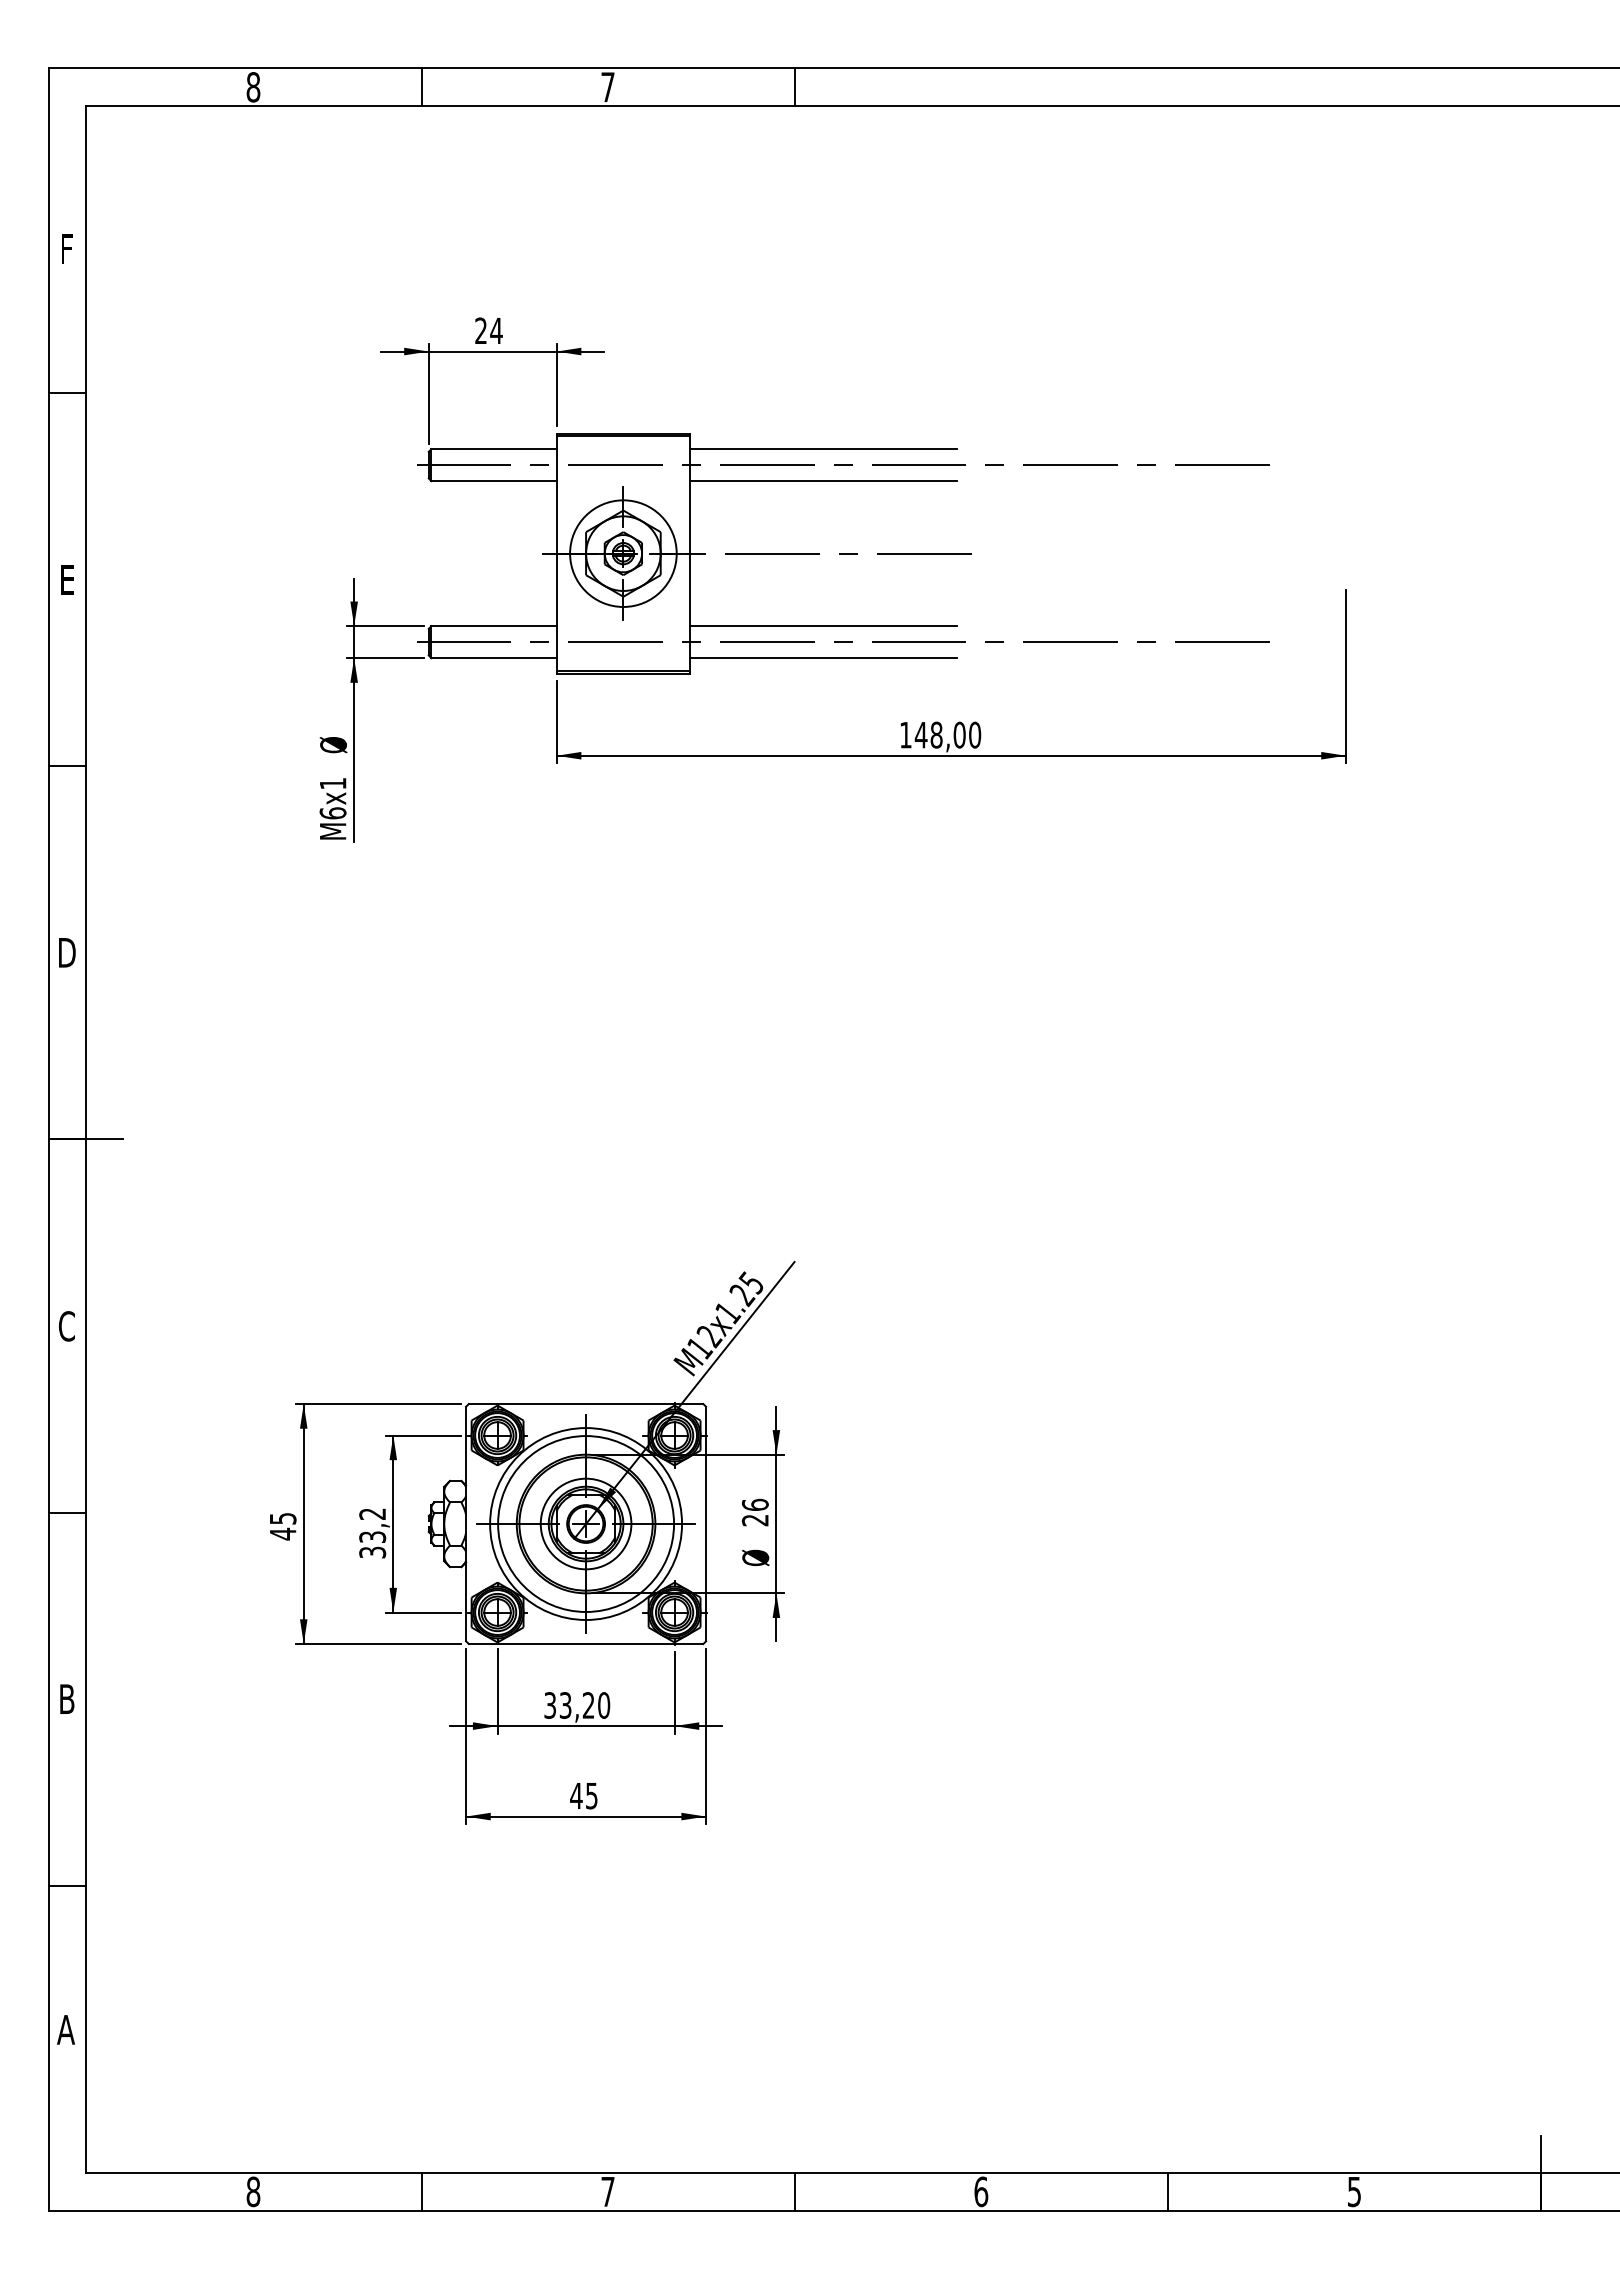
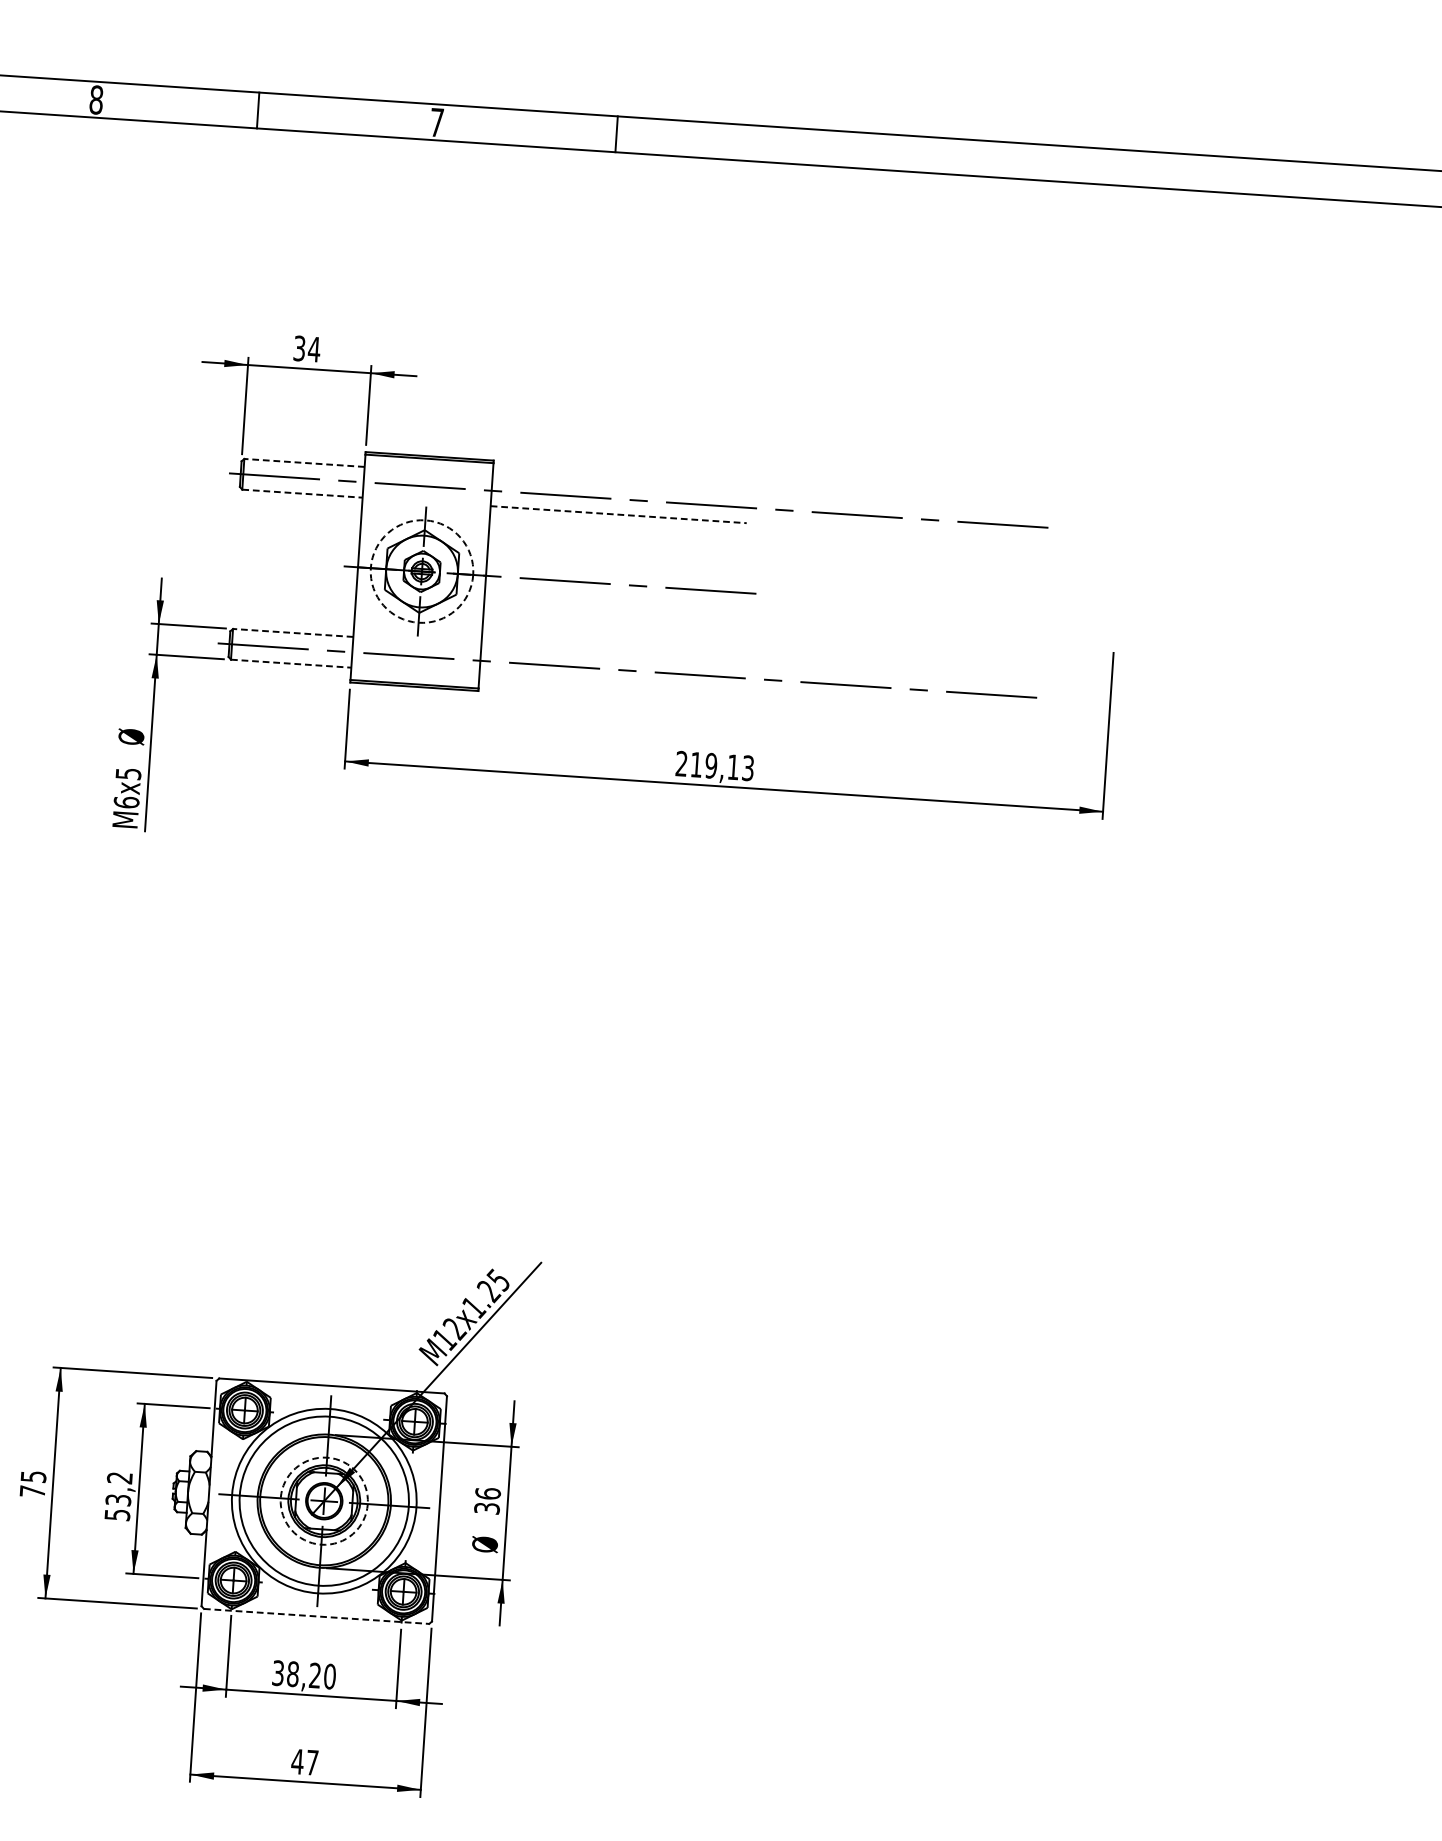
text: (480, 330) -> (299, 348), 24 -> 34
line: (494, 449) -> (304, 463), solid -> dashed
line: (823, 449) -> (620, 484), removed
line: (494, 481) -> (302, 494), solid -> dashed
line: (823, 481) -> (618, 515), solid -> dashed
circle: (623, 553) -> (422, 571), solid -> dashed
line: (494, 626) -> (293, 633), solid -> dashed
line: (823, 626) -> (609, 654), removed
line: (494, 658) -> (291, 664), solid -> dashed
line: (823, 658) -> (607, 685), removed
text: (940, 734) -> (715, 765), 148,00 -> 219,13
text: (333, 783) -> (128, 773), M6x1 -> M6x5
text: (755, 1520) -> (487, 1508), 26 -> 36
circle: (585, 1523) -> (323, 1500), solid -> dashed
text: (283, 1533) -> (33, 1491), 45 -> 75
text: (372, 1551) -> (117, 1513), 33,2 -> 53,2
line: (586, 1643) -> (317, 1615), solid -> dashed
text: (565, 1705) -> (292, 1674), 33,20 -> 38,20
text: (591, 1796) -> (312, 1763), 45 -> 47

